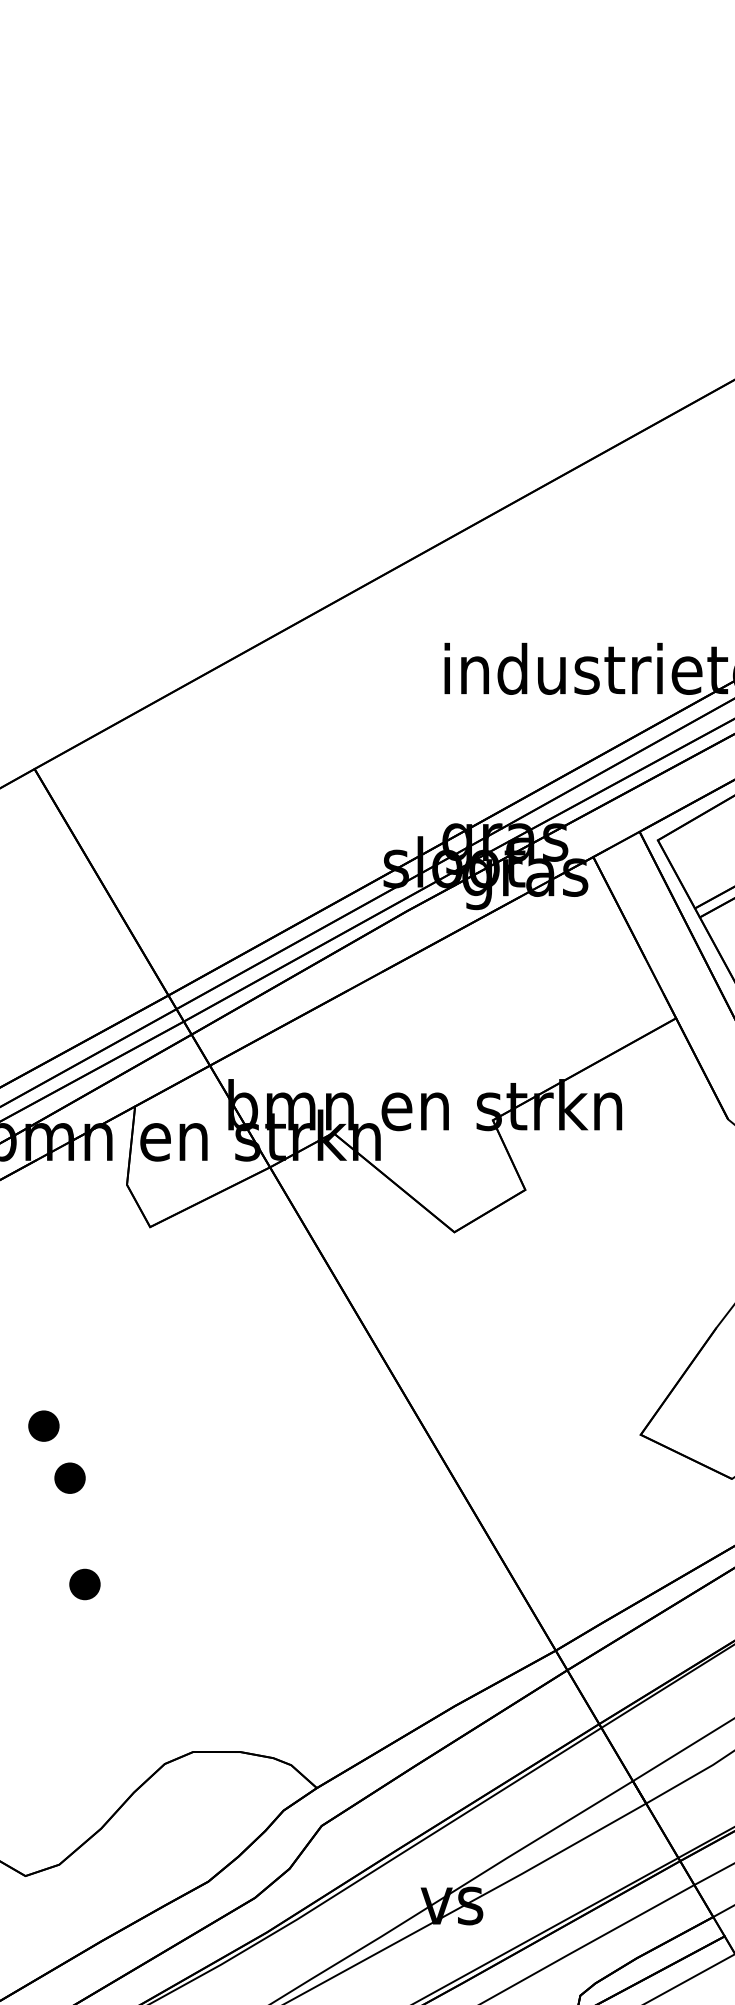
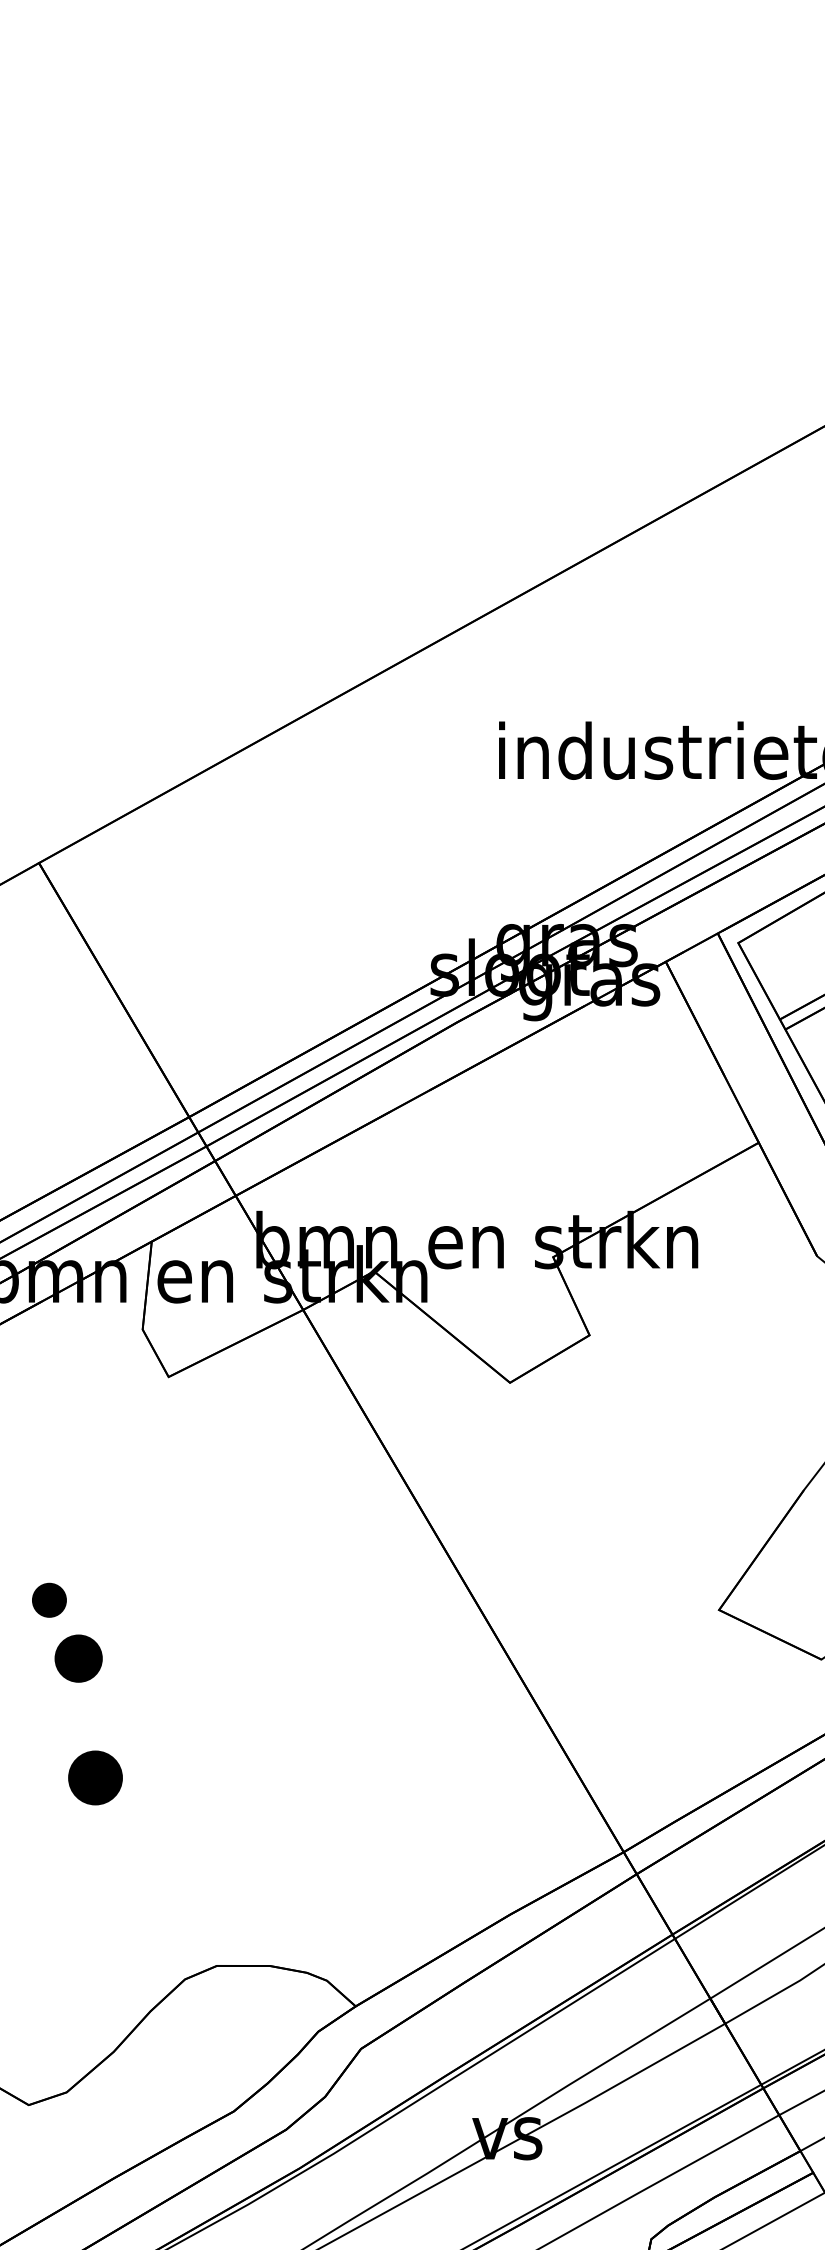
part: (69, 1478) -> (78, 1658), size x1.4
part: (84, 1584) -> (95, 1777), size x1.6

